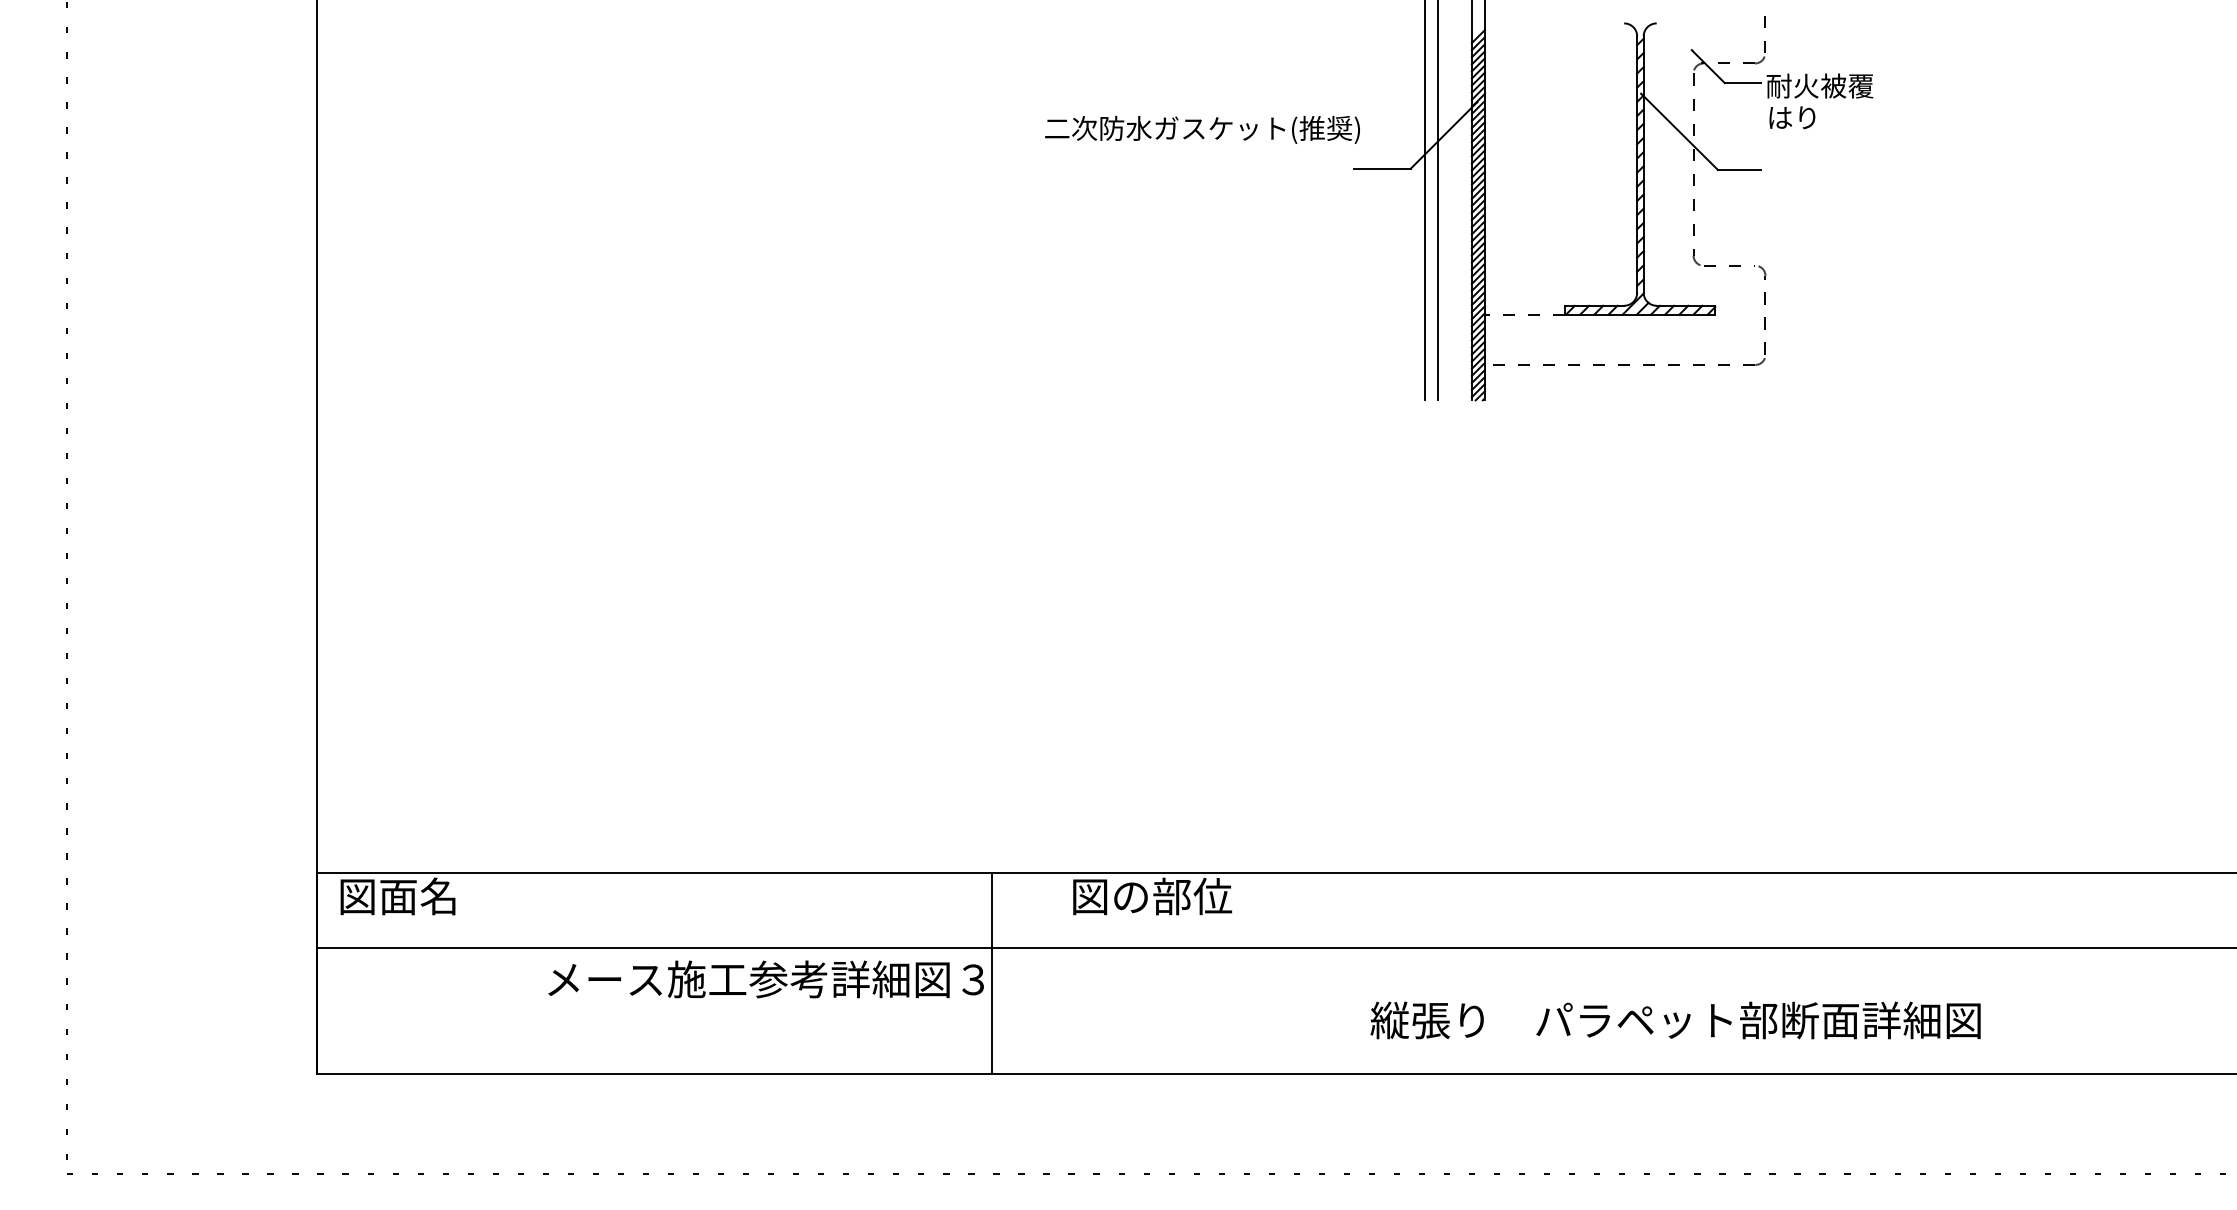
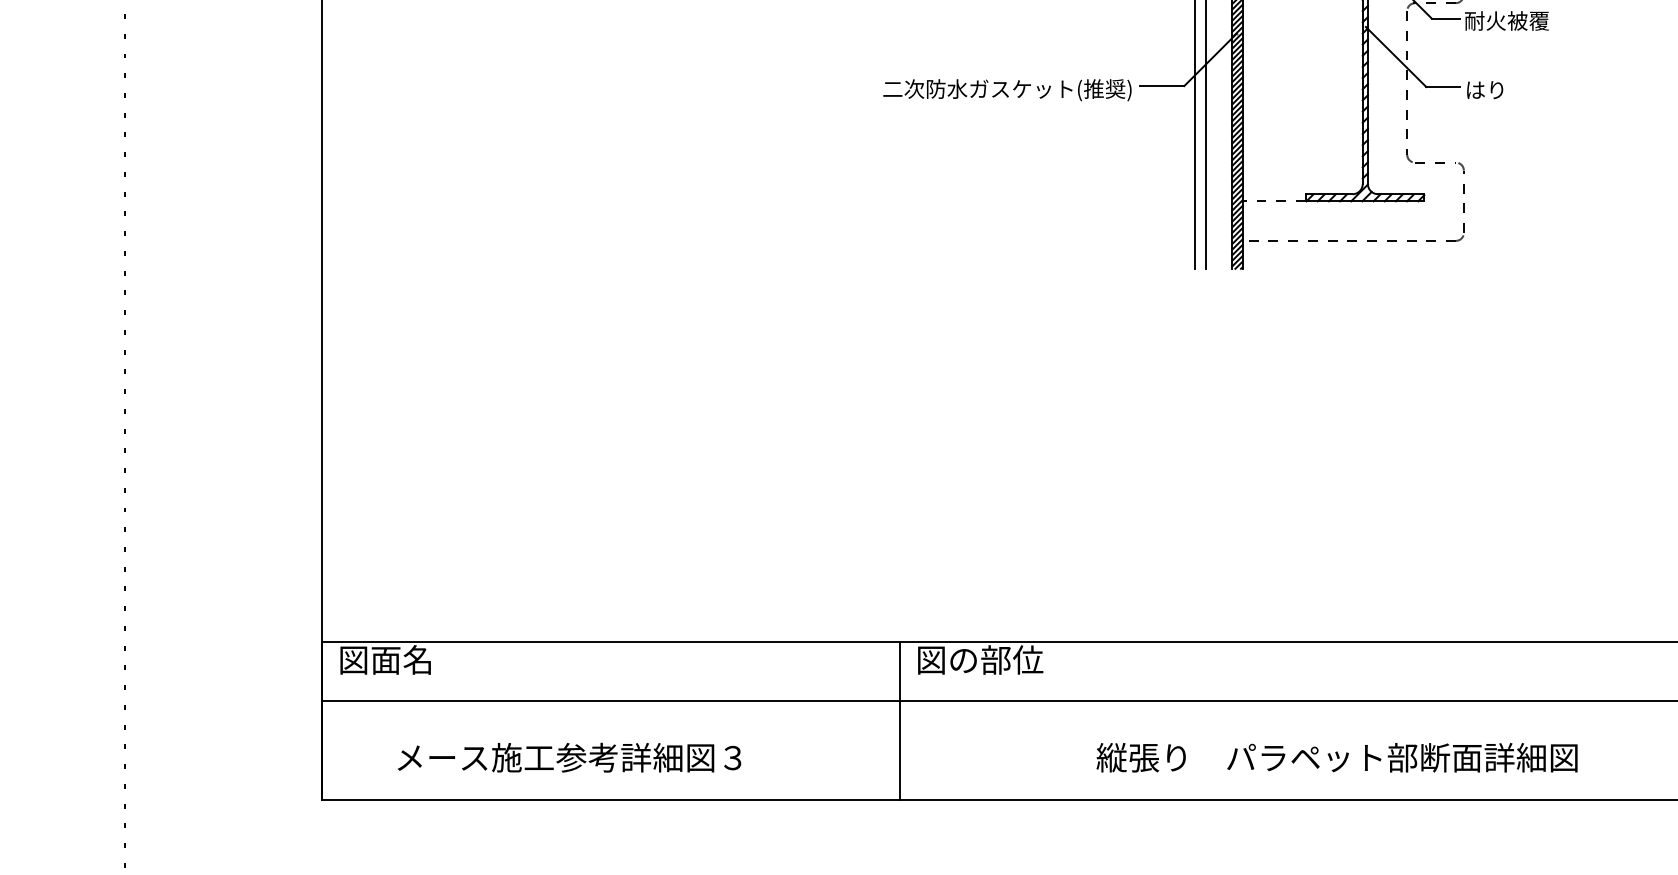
text: (1792, 117) -> (1485, 89), moved
text: (1202, 129) -> (1007, 89), moved
line: (992, 973) -> (900, 720), moved
text: (765, 979) -> (568, 757), moved
text: (1675, 1020) -> (1336, 757), moved

